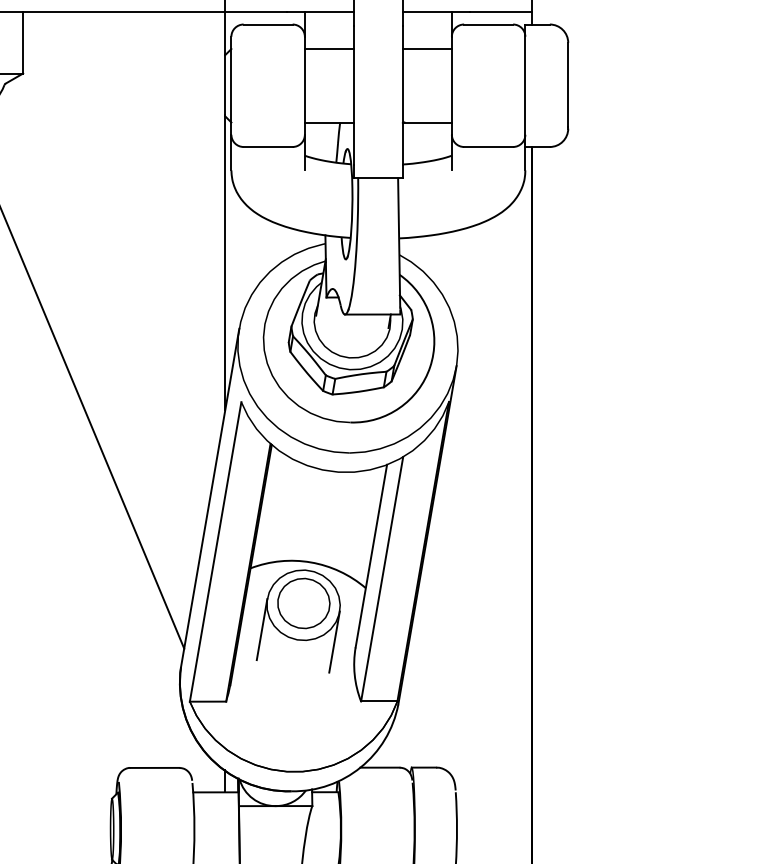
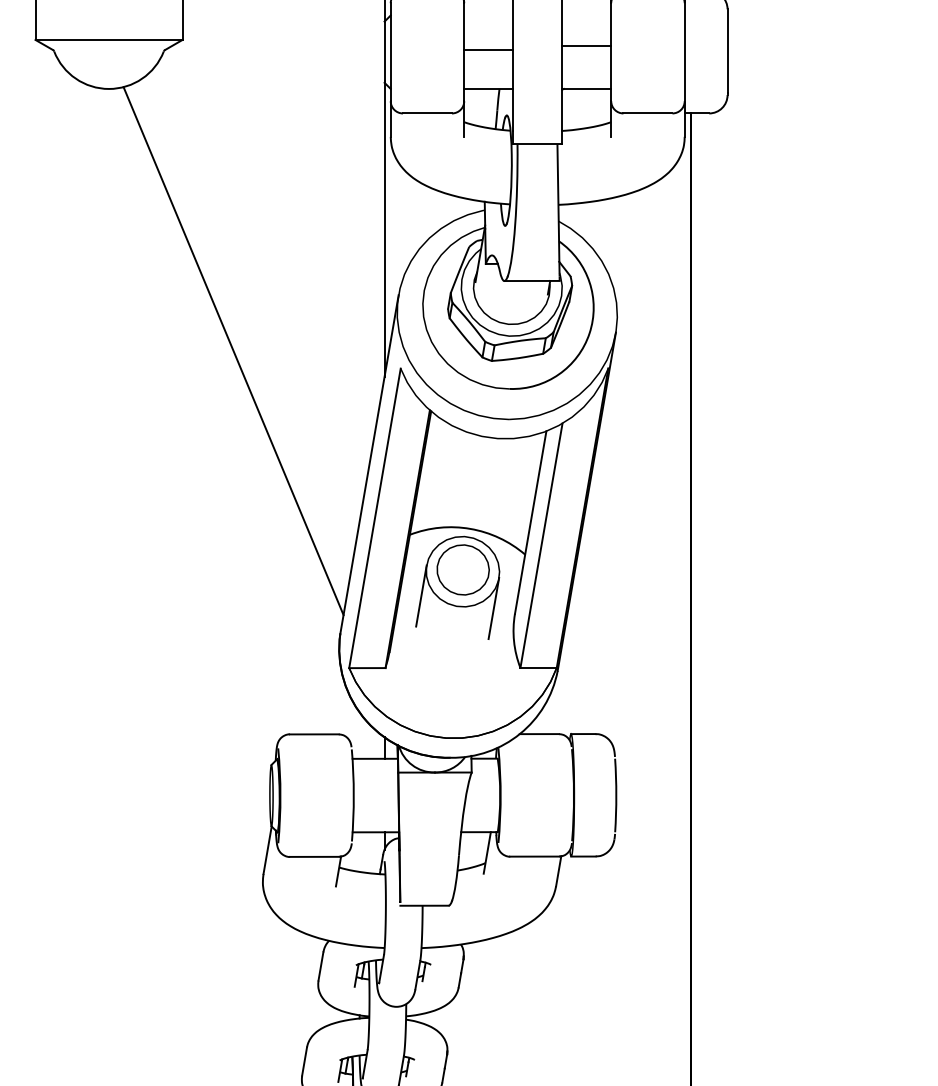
line: (329, 49) -> (488, 50), moved
line: (427, 49) -> (586, 46), moved

